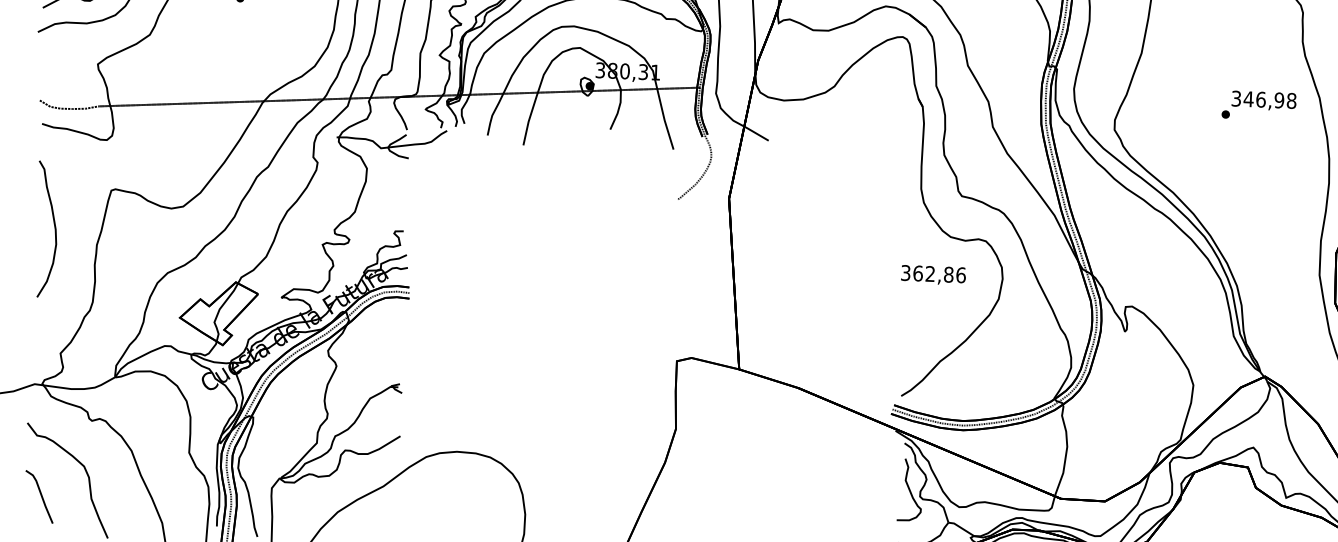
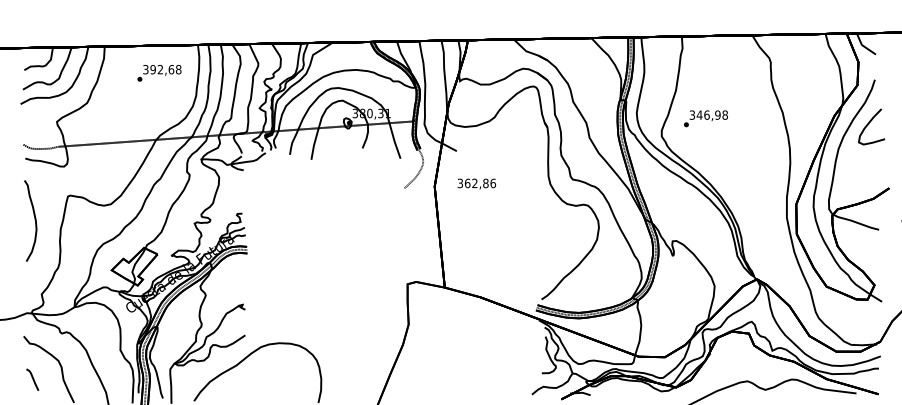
text: (1258, 105) -> (705, 118), moved
text: (932, 274) -> (476, 183), moved
part: (39, 496) -> (32, 379), size x0.7

